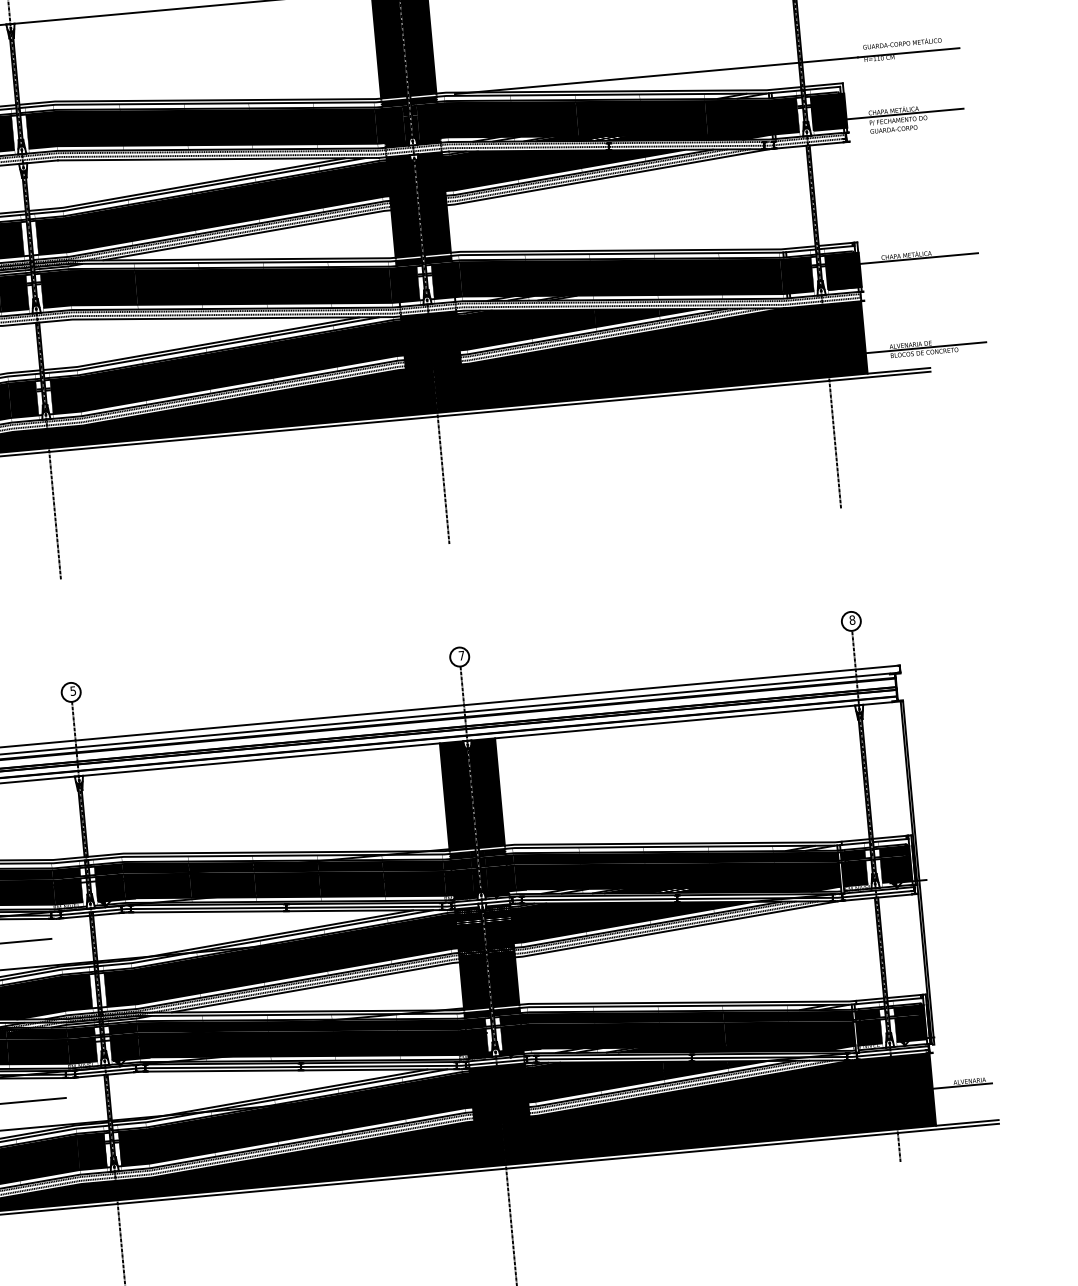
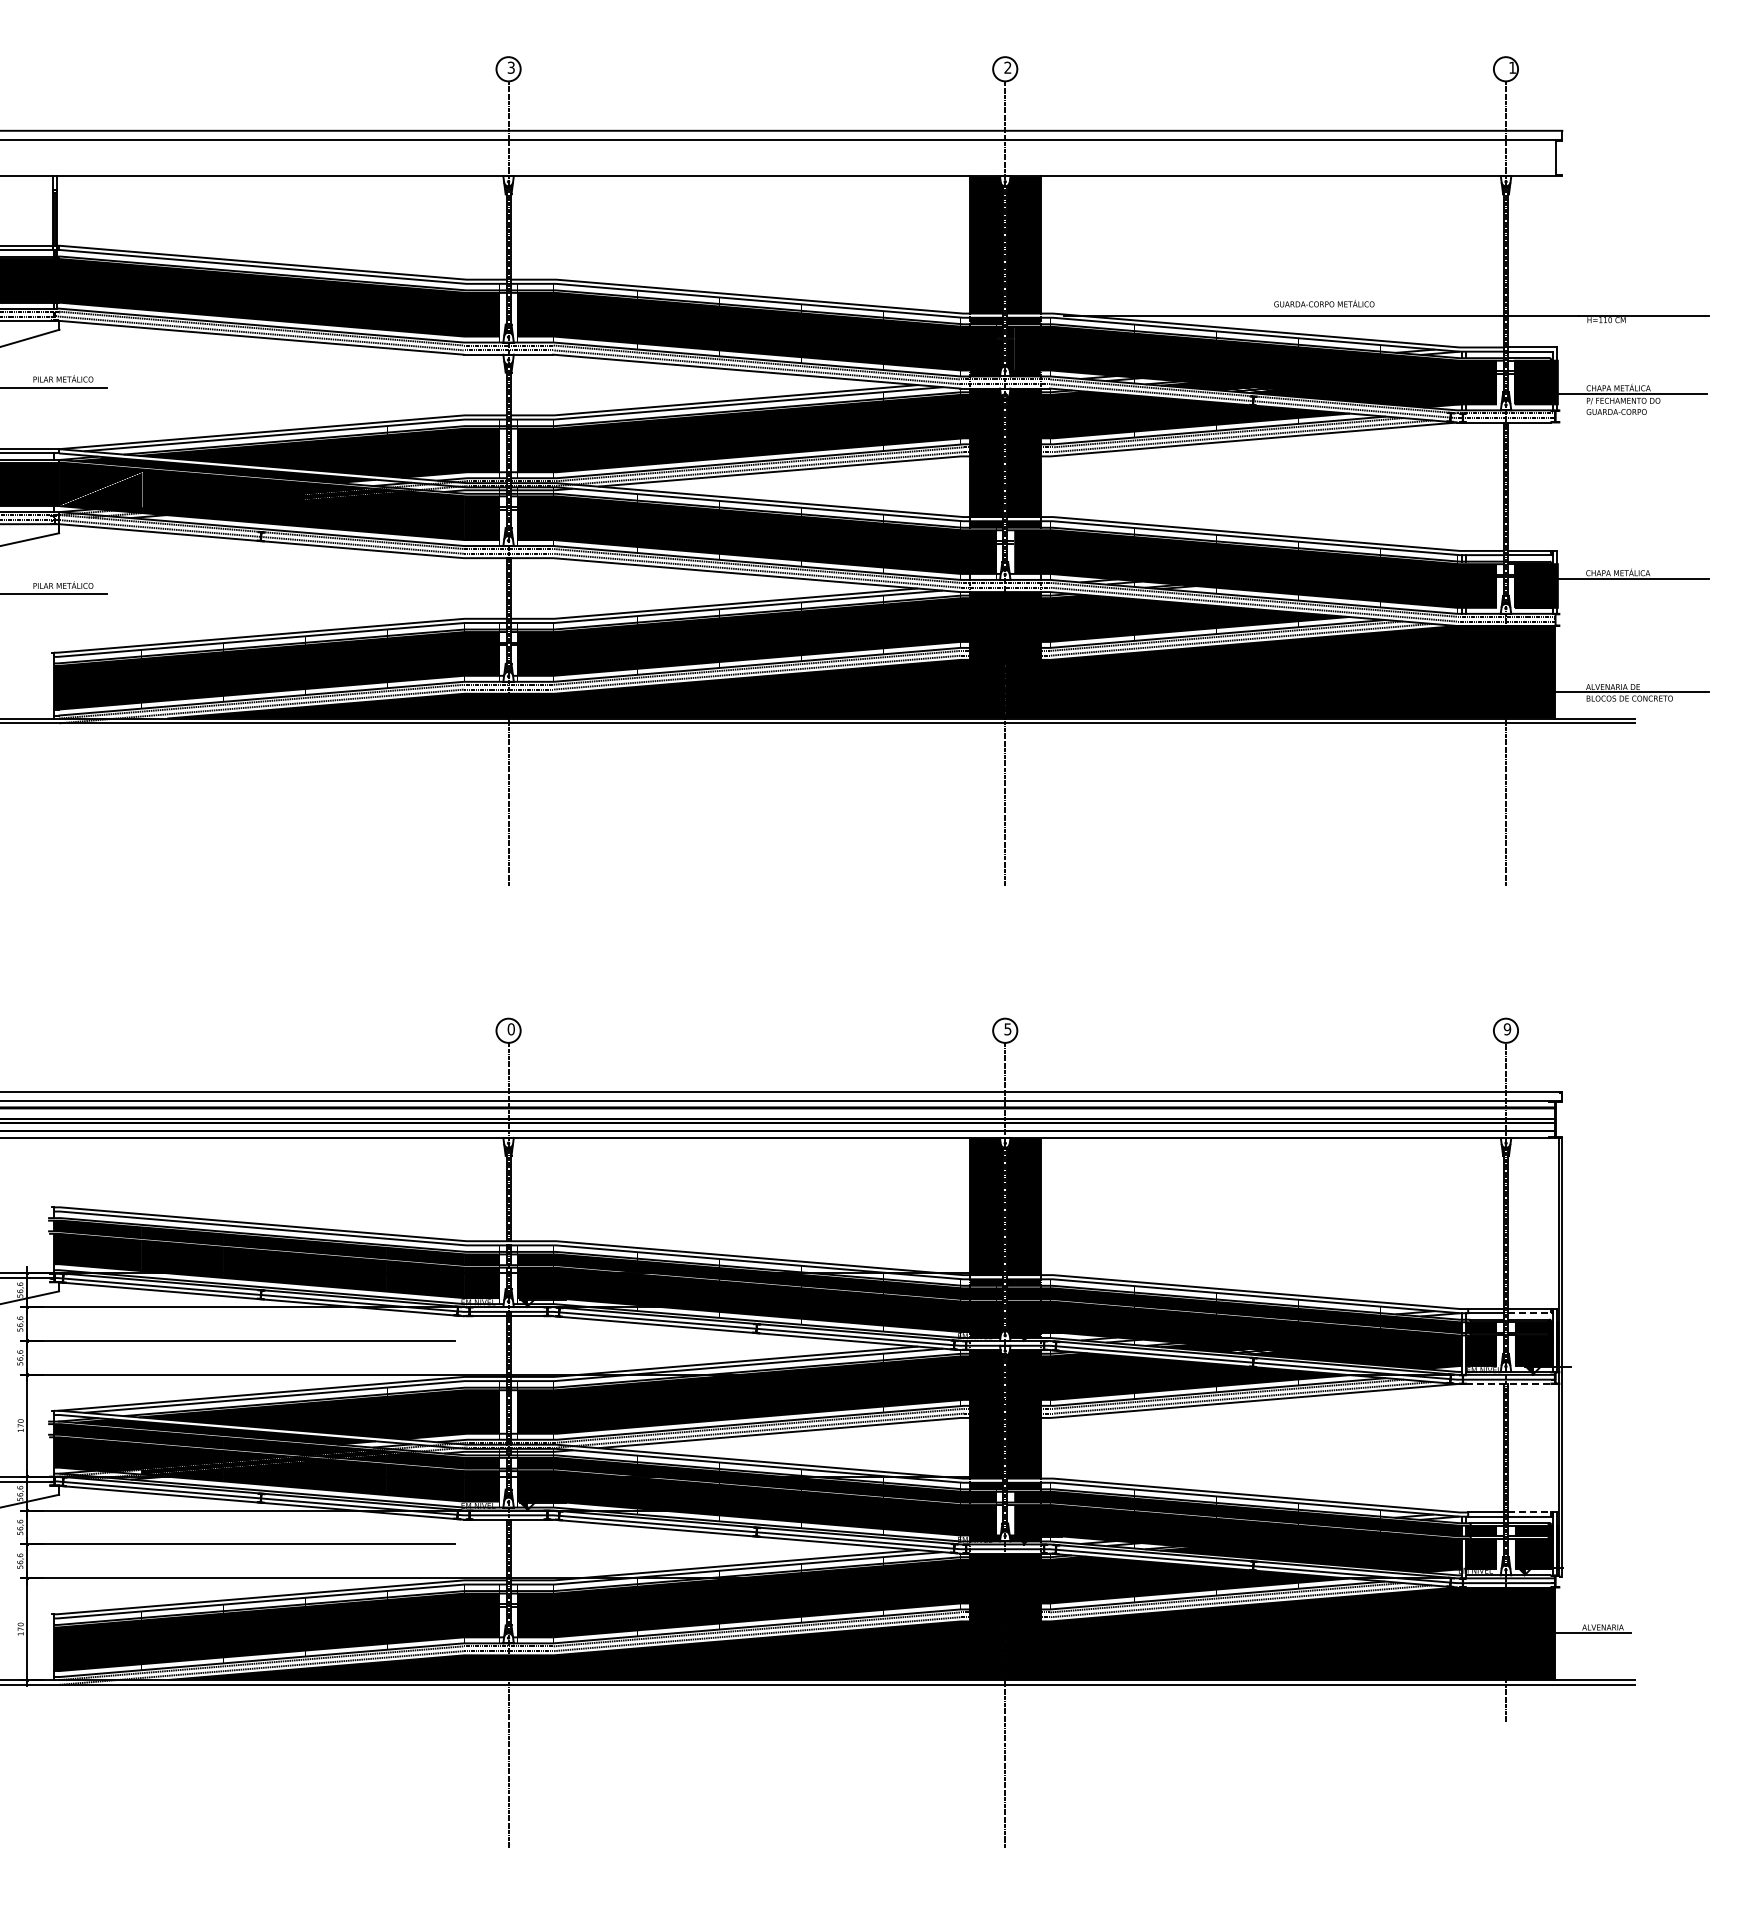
text: (902, 43) -> (1324, 303), moved
text: (852, 620) -> (1507, 1029), 8 -> 9
text: (461, 655) -> (1007, 1029), 7 -> 5
text: (72, 691) -> (510, 1029), 5 -> 0
line: (890, 840) -> (1530, 1313), solid -> dashed
line: (878, 897) -> (1508, 1384), solid -> dashed
line: (904, 996) -> (1529, 1512), solid -> dashed

